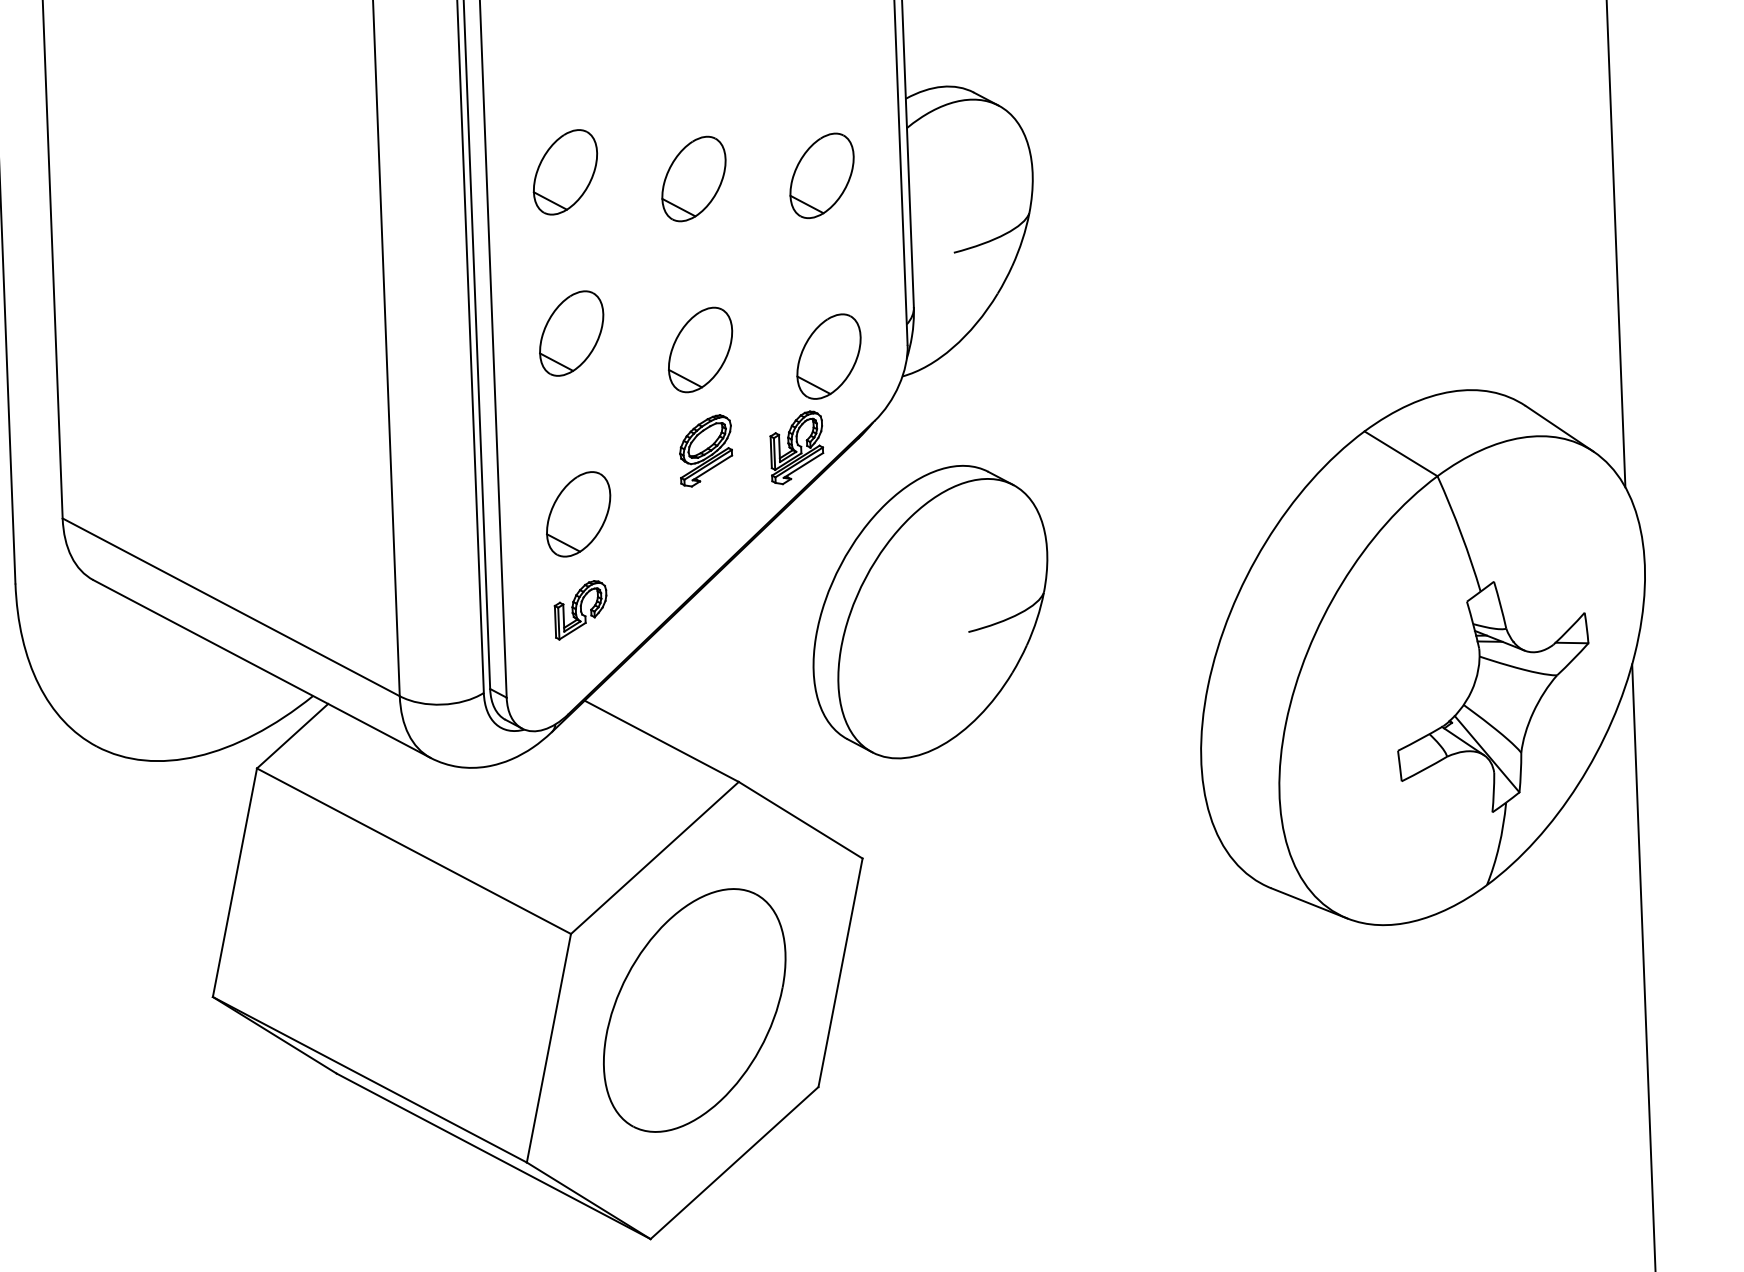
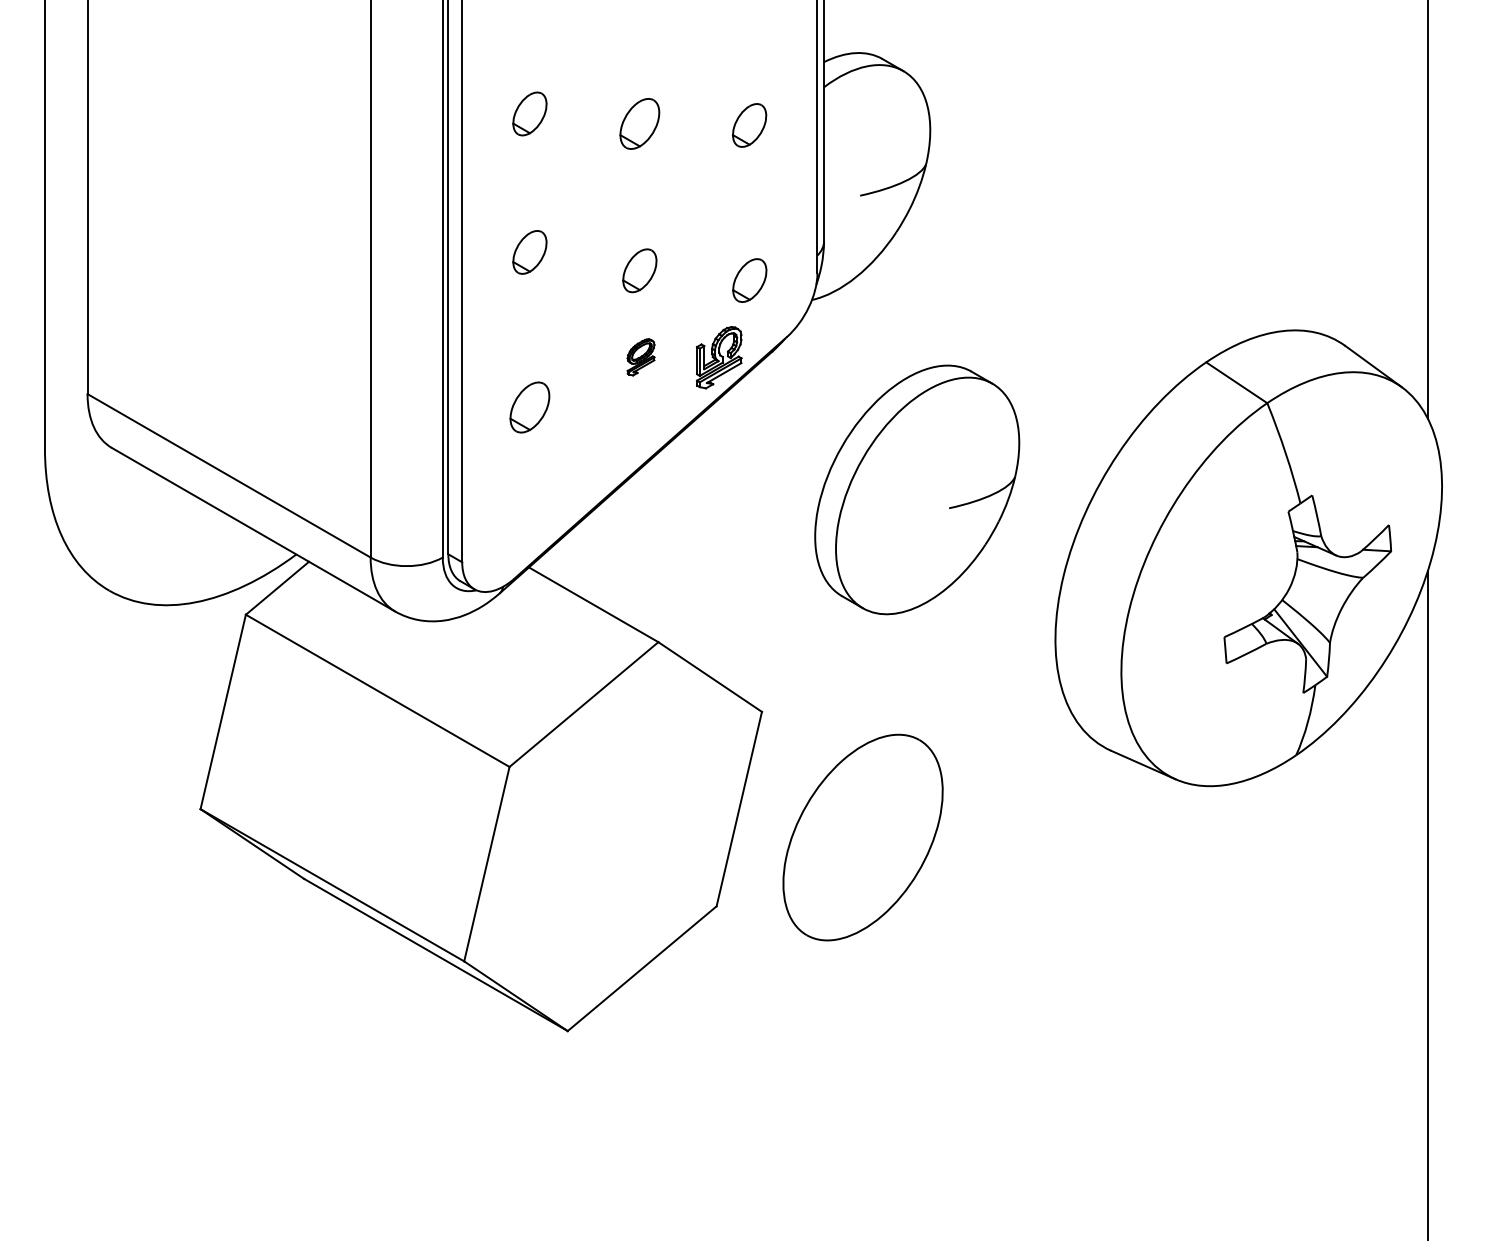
part: (564, 171) -> (529, 113), size x0.6
part: (821, 175) -> (749, 125), size x0.6
part: (693, 178) -> (639, 123), size x0.7
part: (571, 333) -> (529, 252), size x0.6
part: (700, 349) -> (639, 270), size x0.6
part: (828, 356) -> (749, 280), size x0.6
part: (705, 451) -> (640, 357), size x0.6
part: (578, 514) -> (529, 407), size x0.7
part: (580, 609) -> (528, 489), removed
part: (930, 611) -> (917, 489), moved
part: (694, 1010) -> (862, 837), moved

